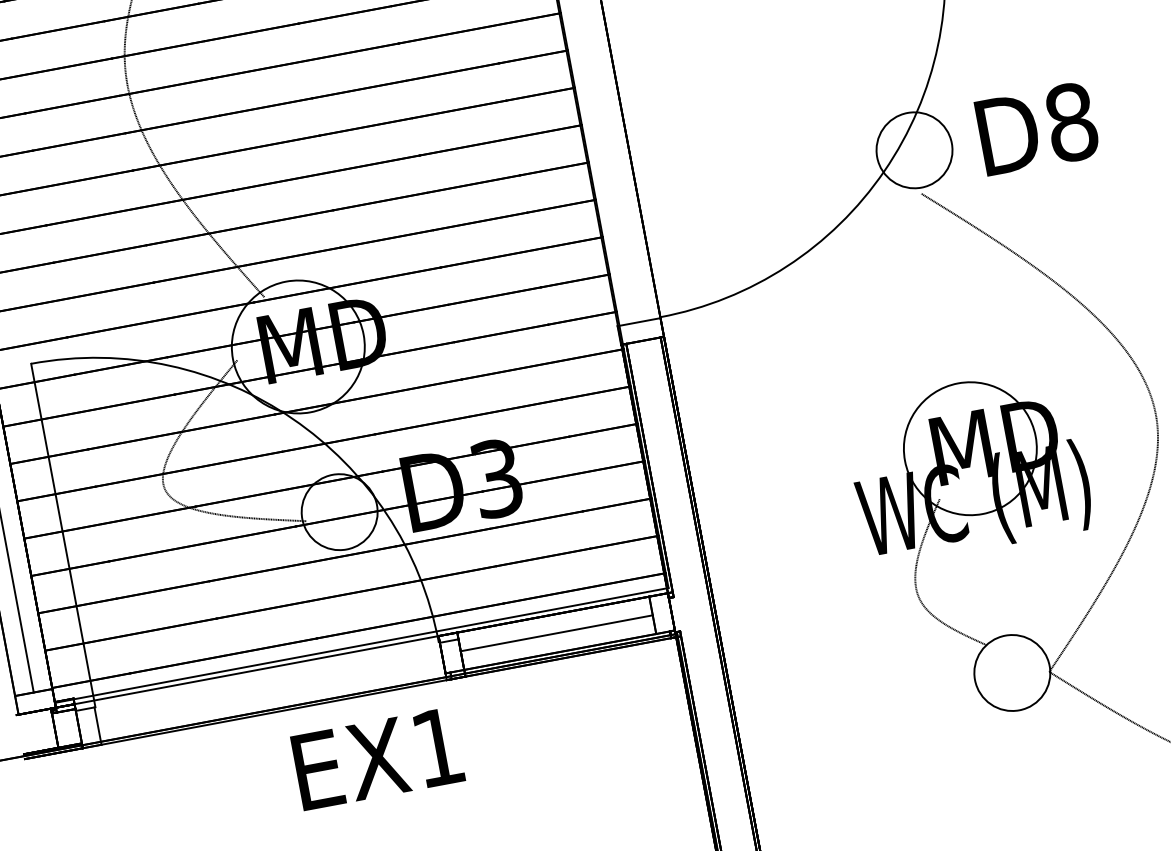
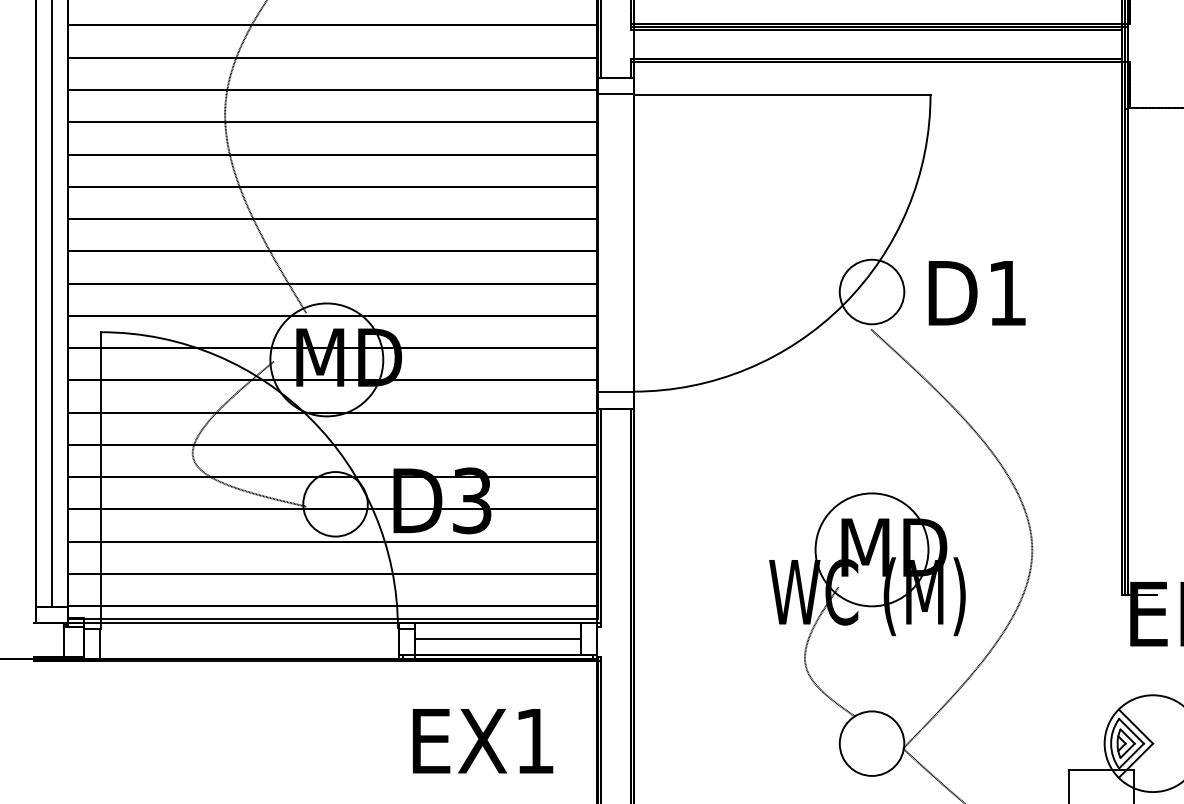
text: (1071, 121) -> (1007, 292), D8 -> D1
text: (377, 759) -> (482, 741), moved

